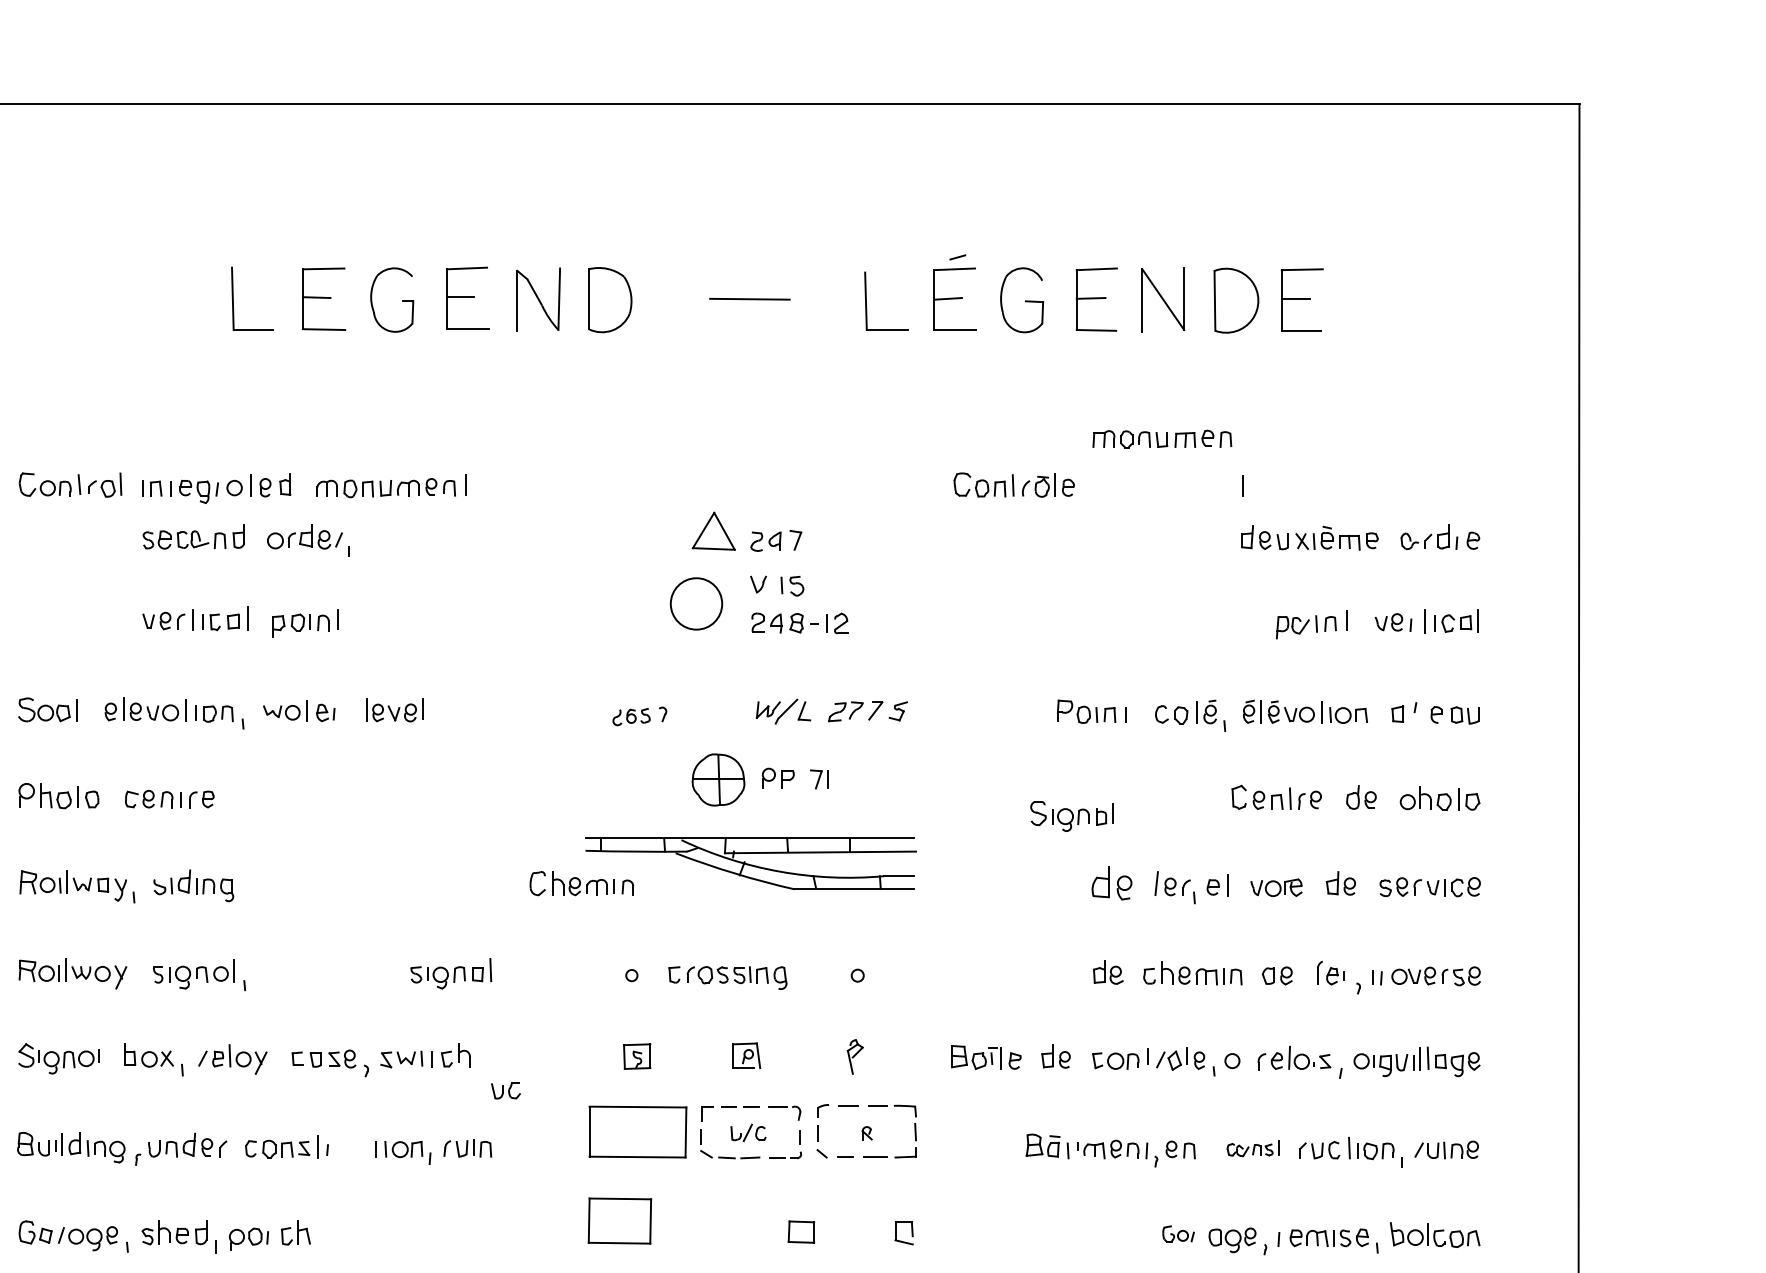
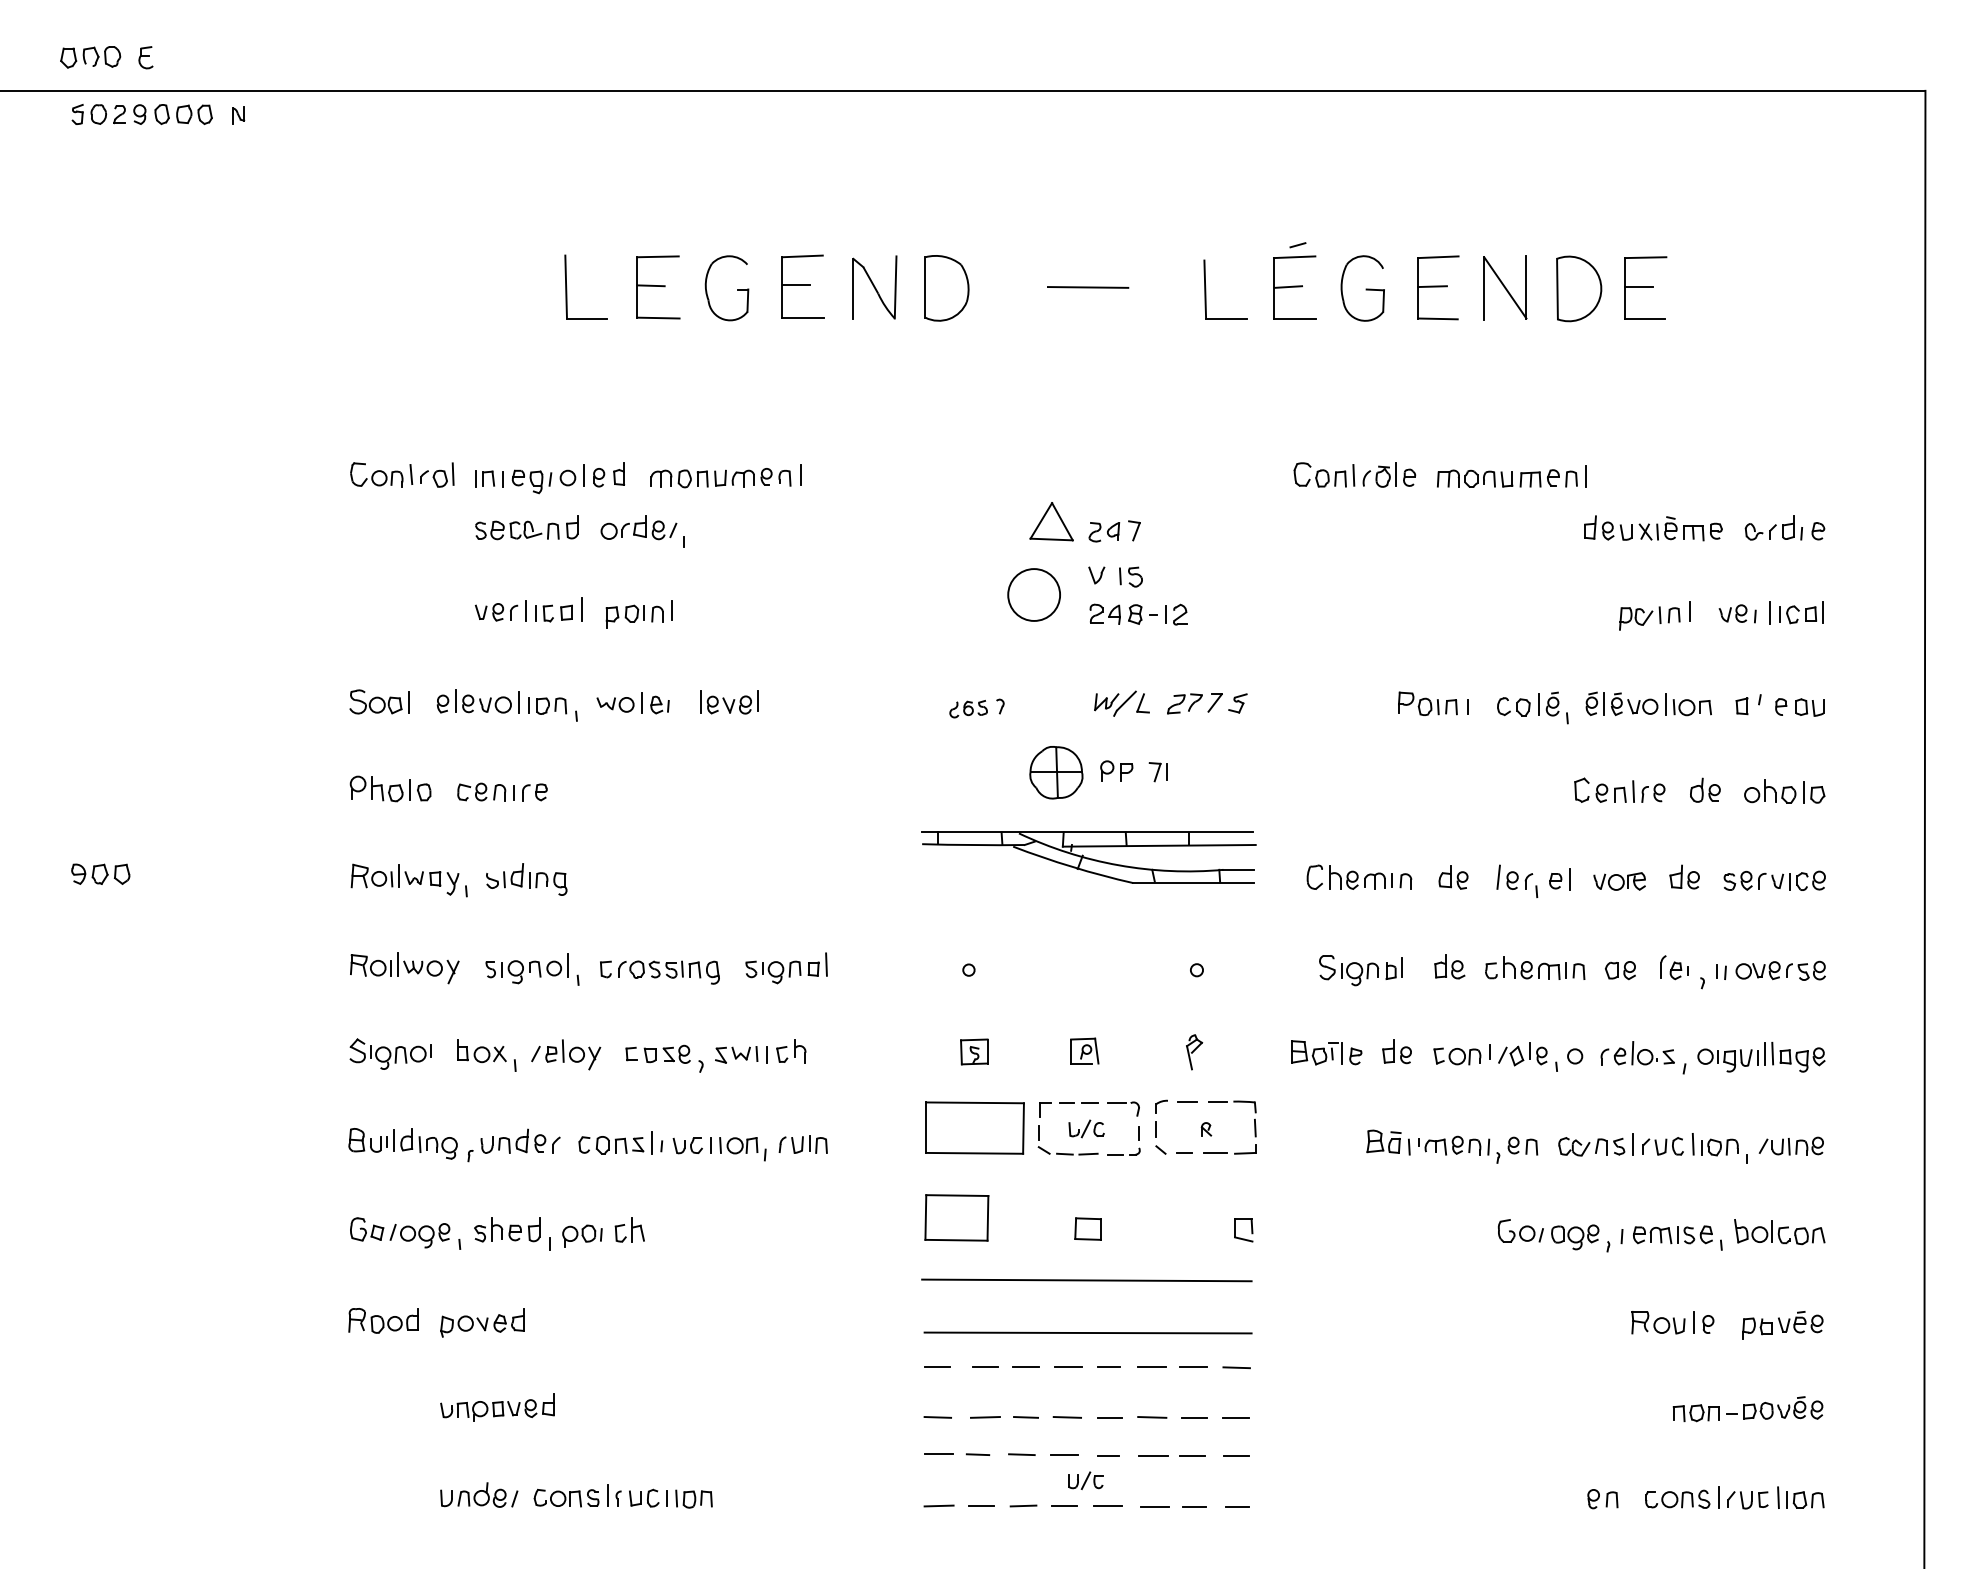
part: (1162, 438) -> (1507, 478), moved
part: (1071, 816) -> (1360, 970), moved
part: (581, 882) -> (1359, 876), moved
part: (1111, 883) -> (1453, 877), size x0.71
part: (727, 977) -> (659, 972), moved
part: (505, 1090) -> (687, 1145), moved
part: (1252, 1148) -> (1595, 1144), size x1.43
part: (800, 1231) -> (1087, 1228), moved
part: (1178, 1233) -> (1520, 1230), size x1.43

